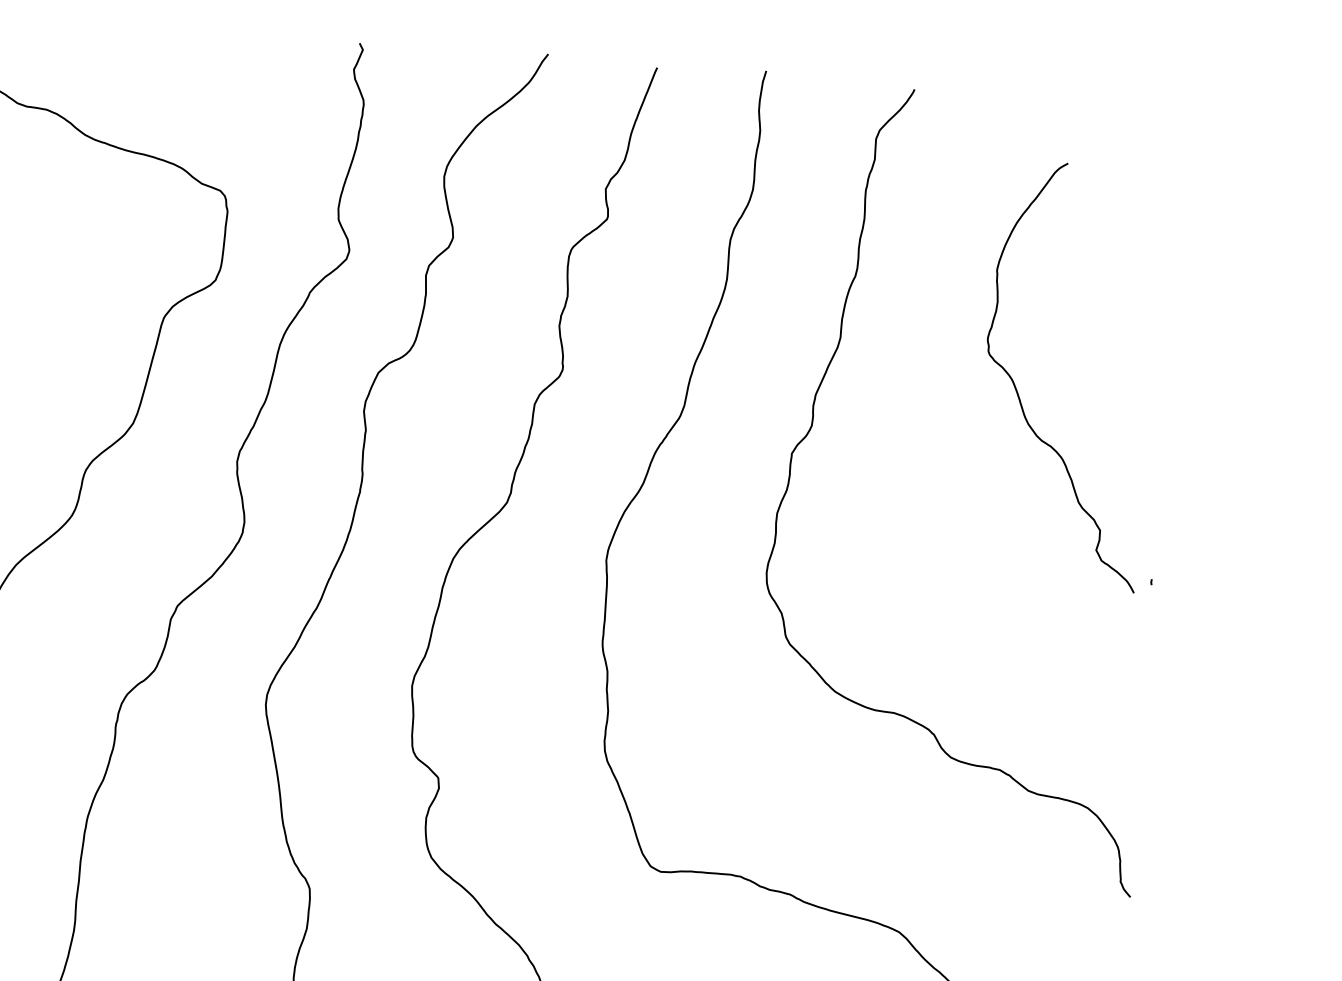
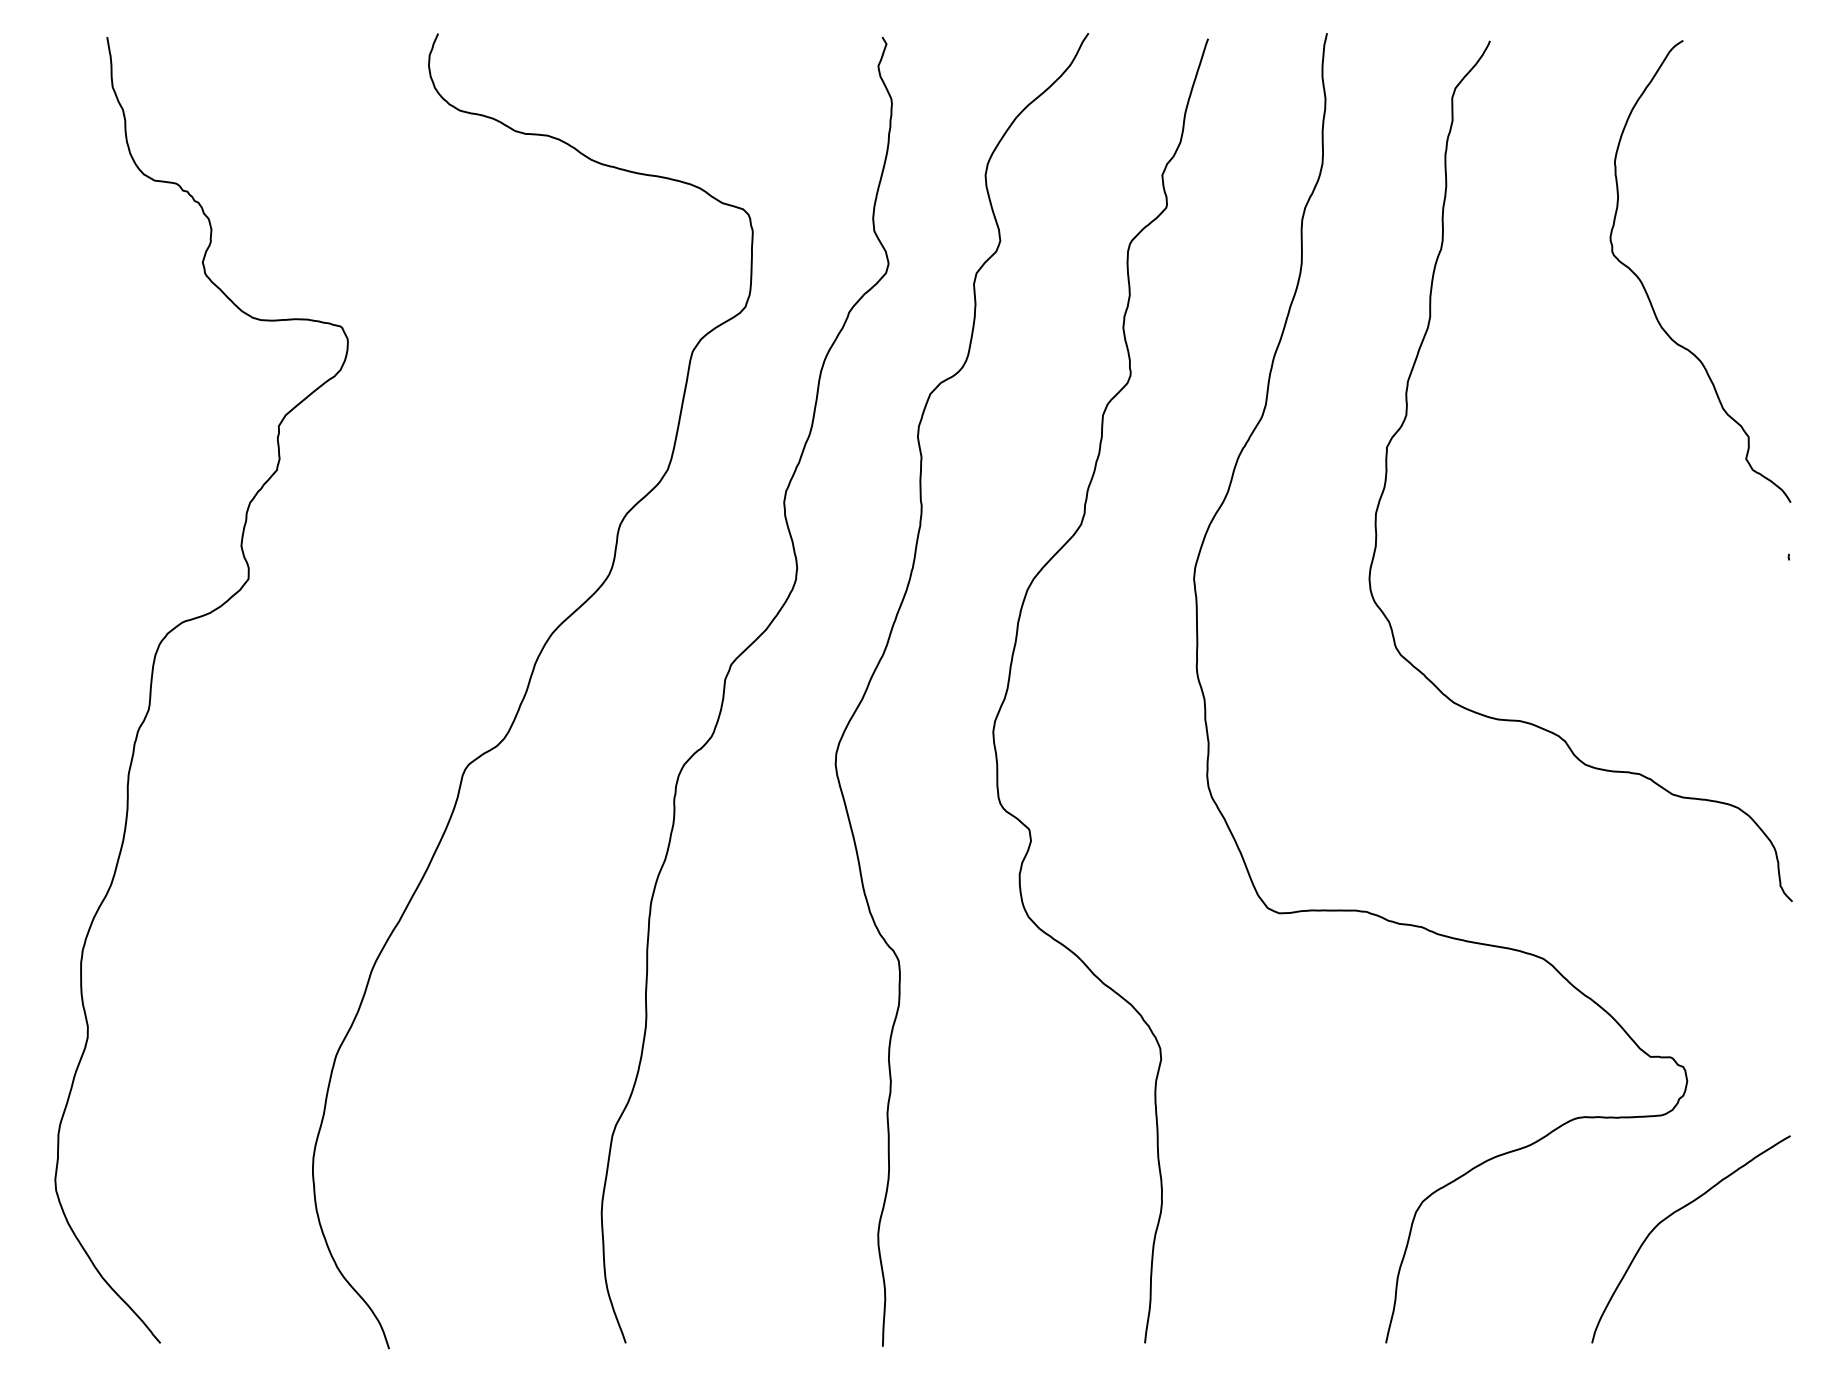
curve: (1018, 393) -> (1648, 294), moved

